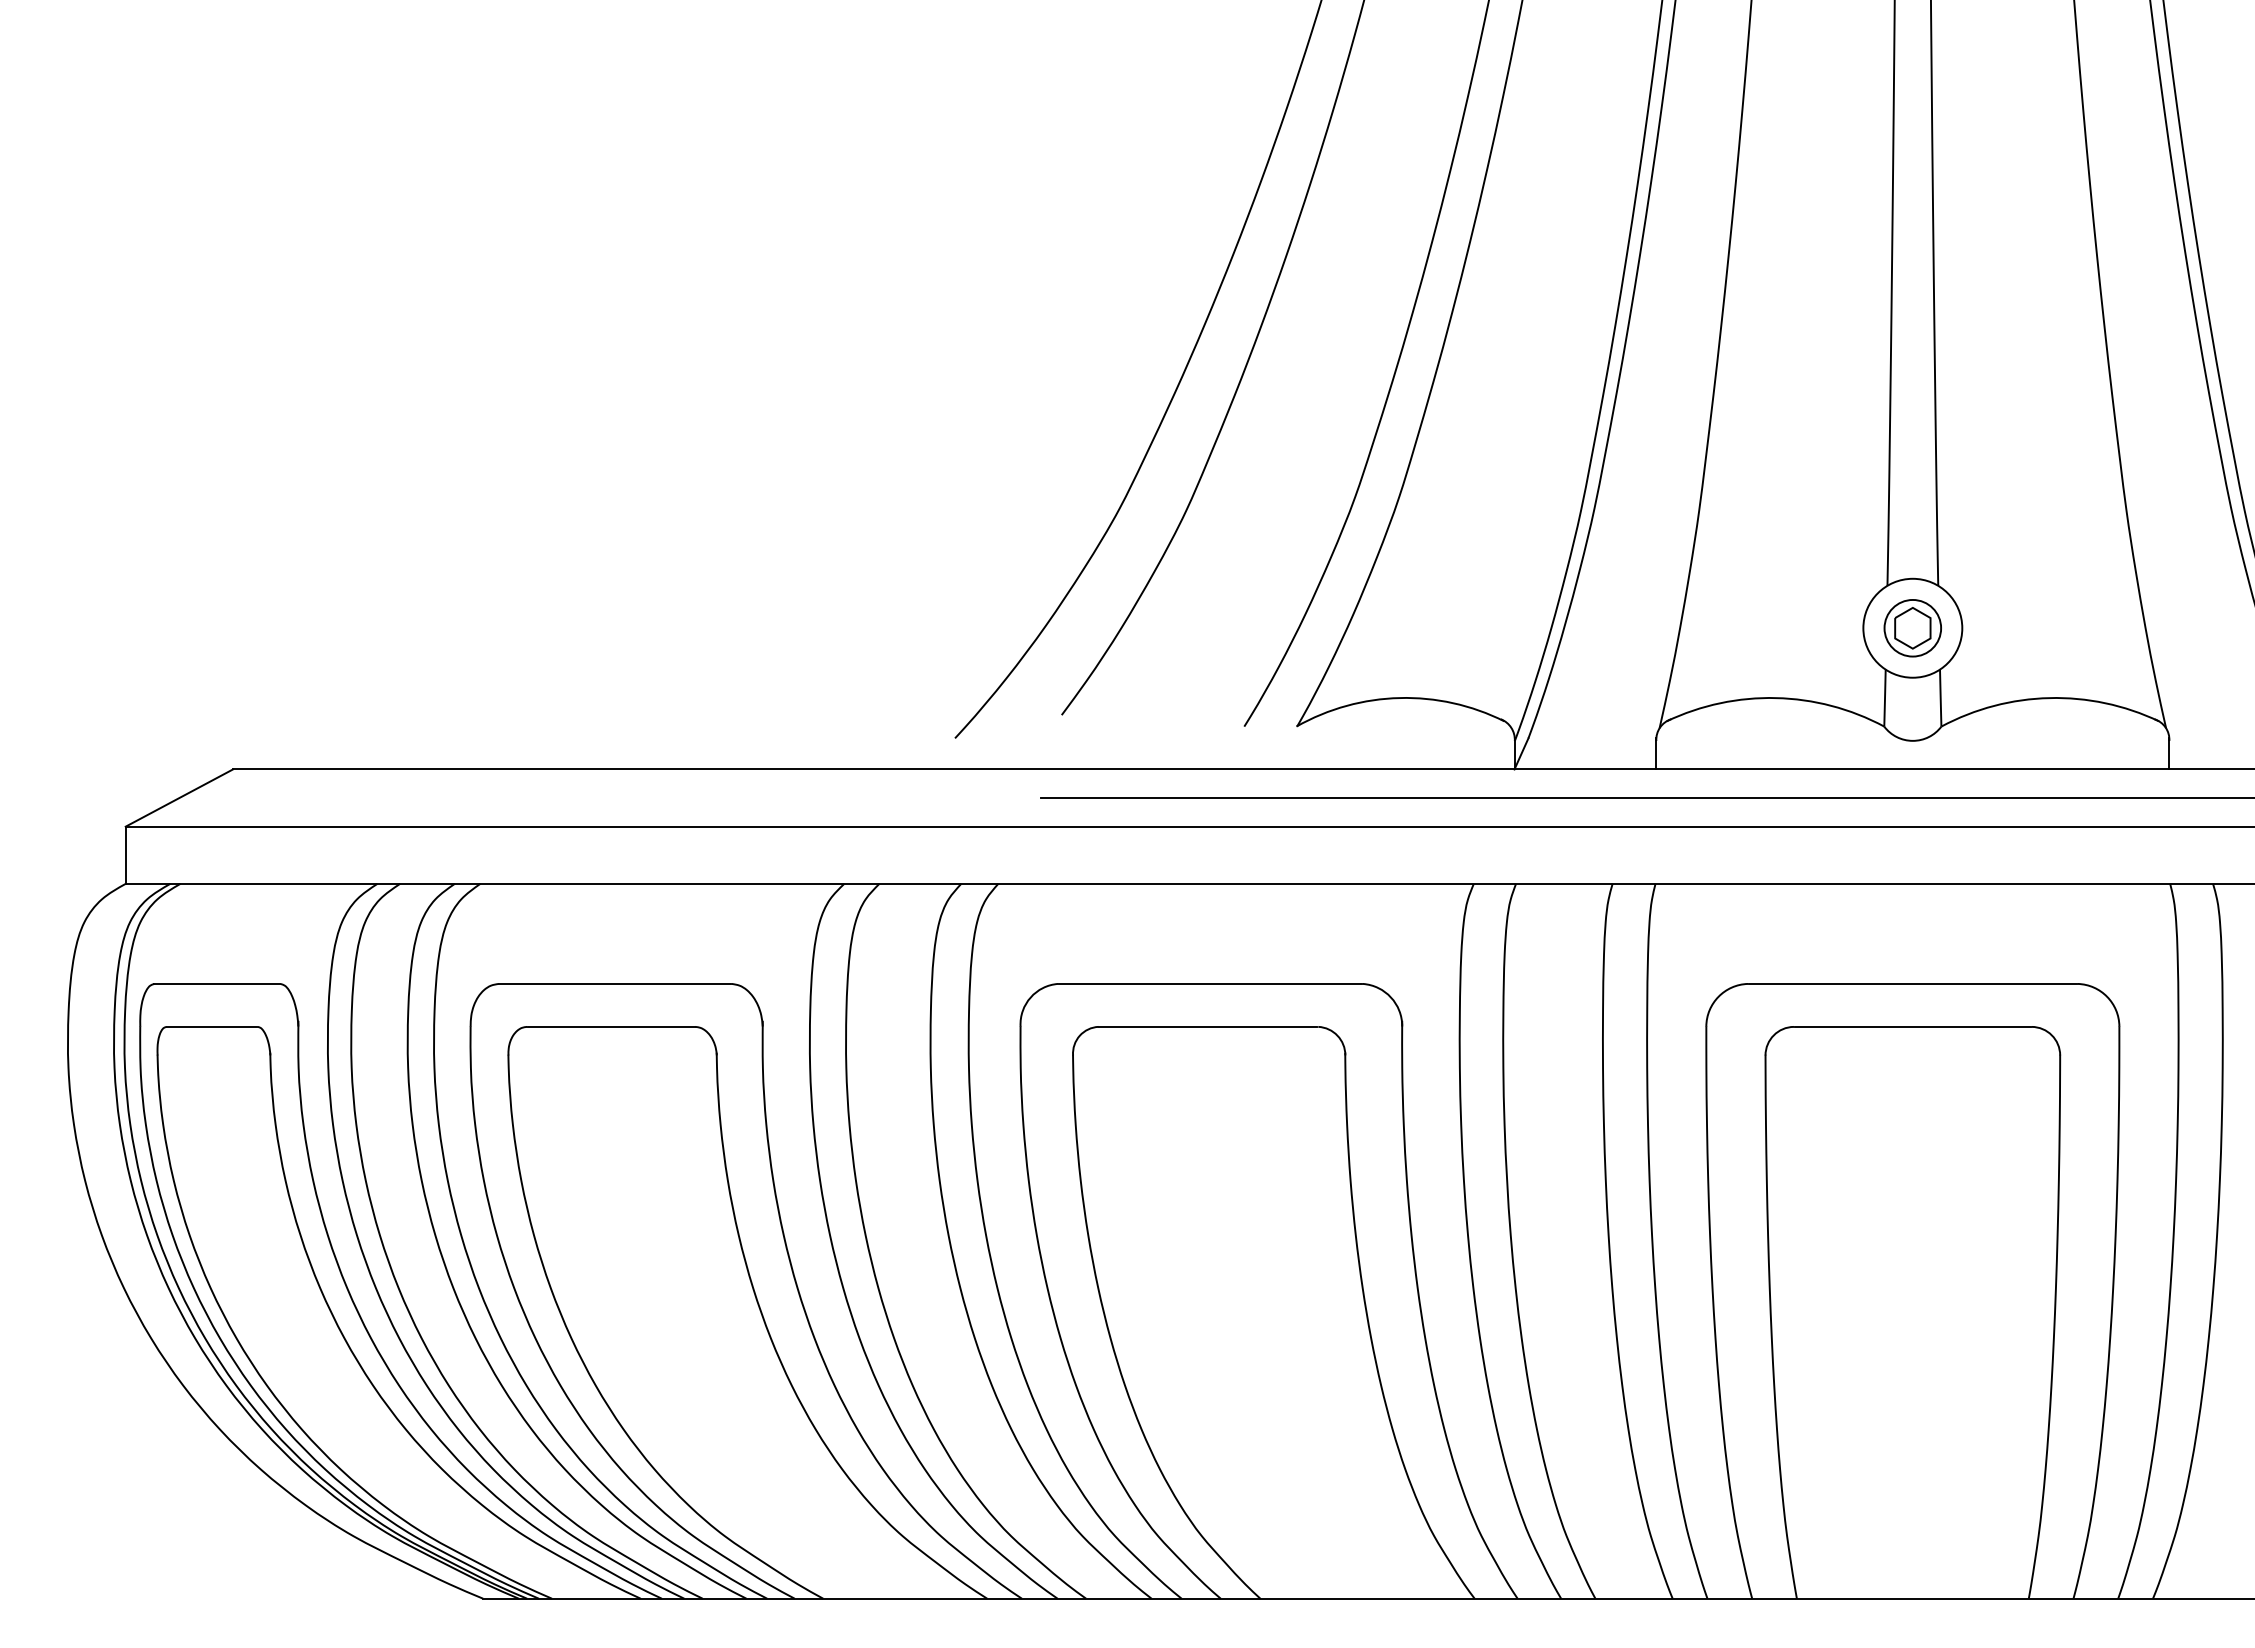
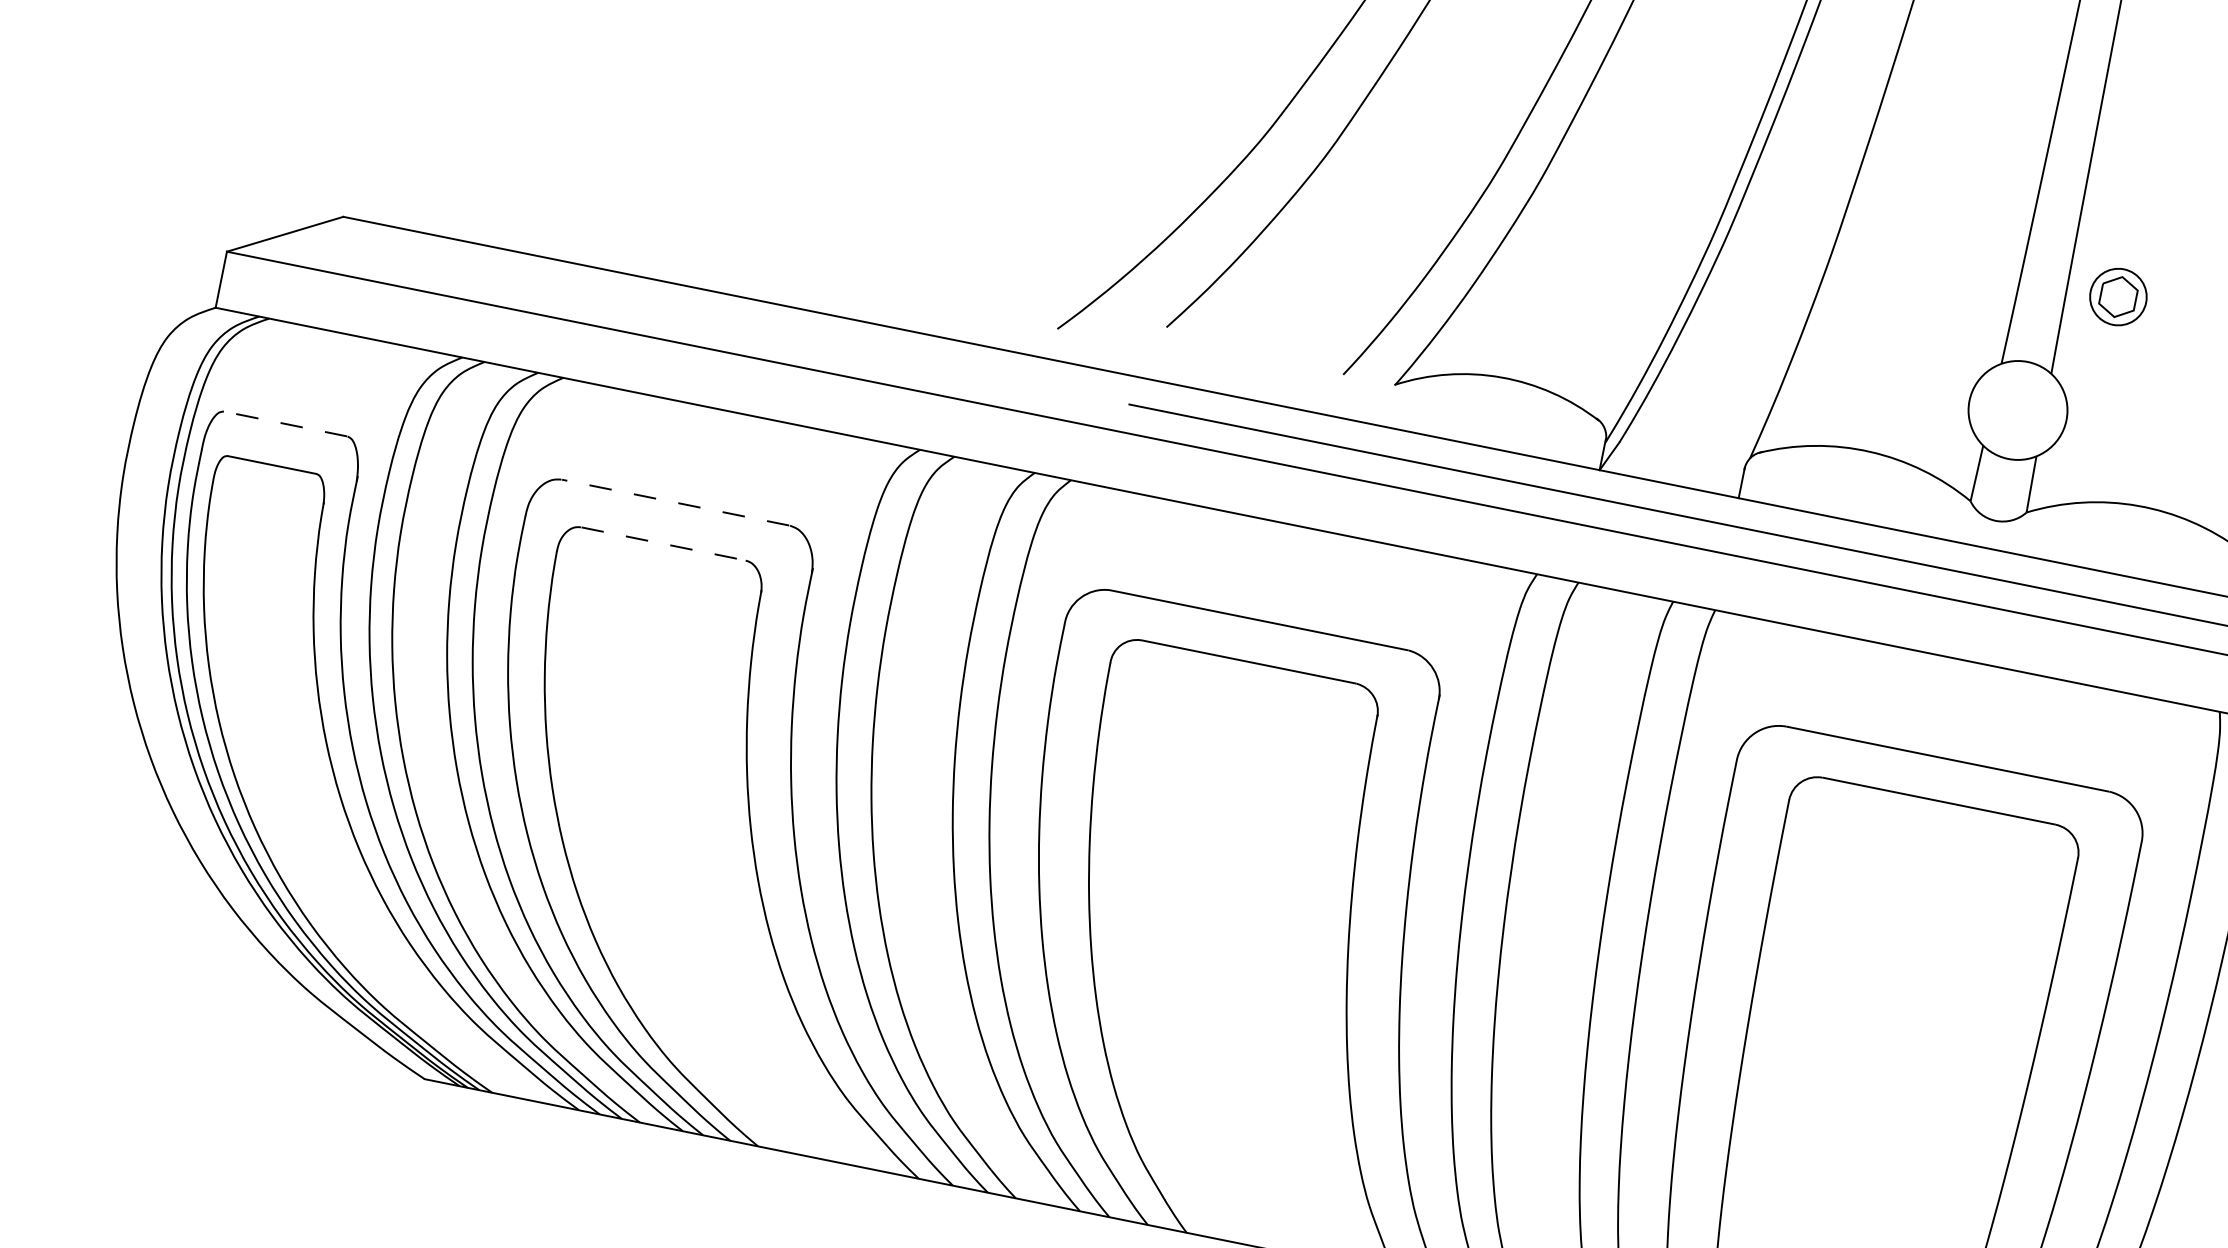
part: (1912, 628) -> (2118, 297), moved
line: (217, 983) -> (285, 423), solid -> dashed
line: (615, 983) -> (676, 502), solid -> dashed
line: (611, 1026) -> (663, 543), solid -> dashed

